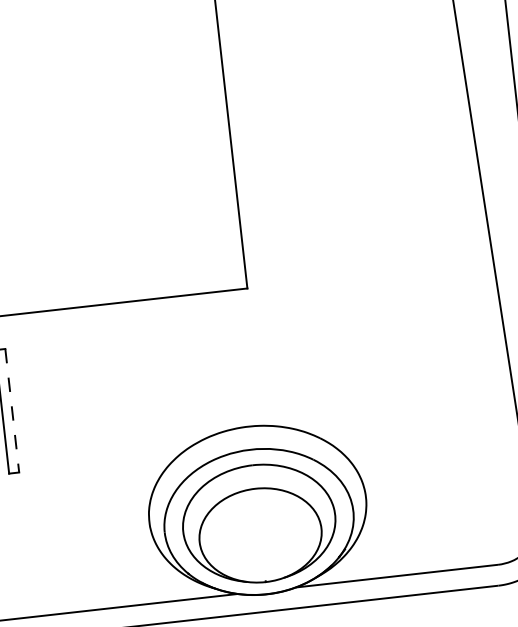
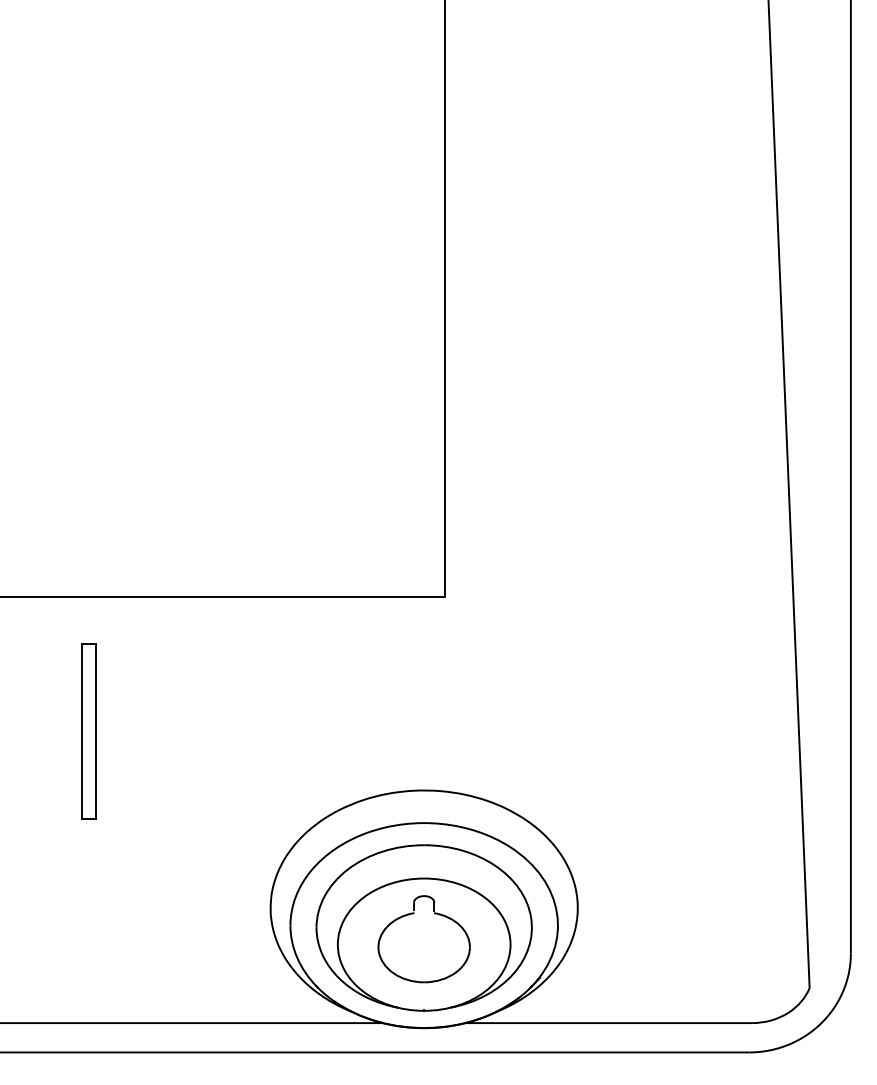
line: (12, 410) -> (96, 731), dashed -> solid
part: (250, 514) -> (413, 914), added

